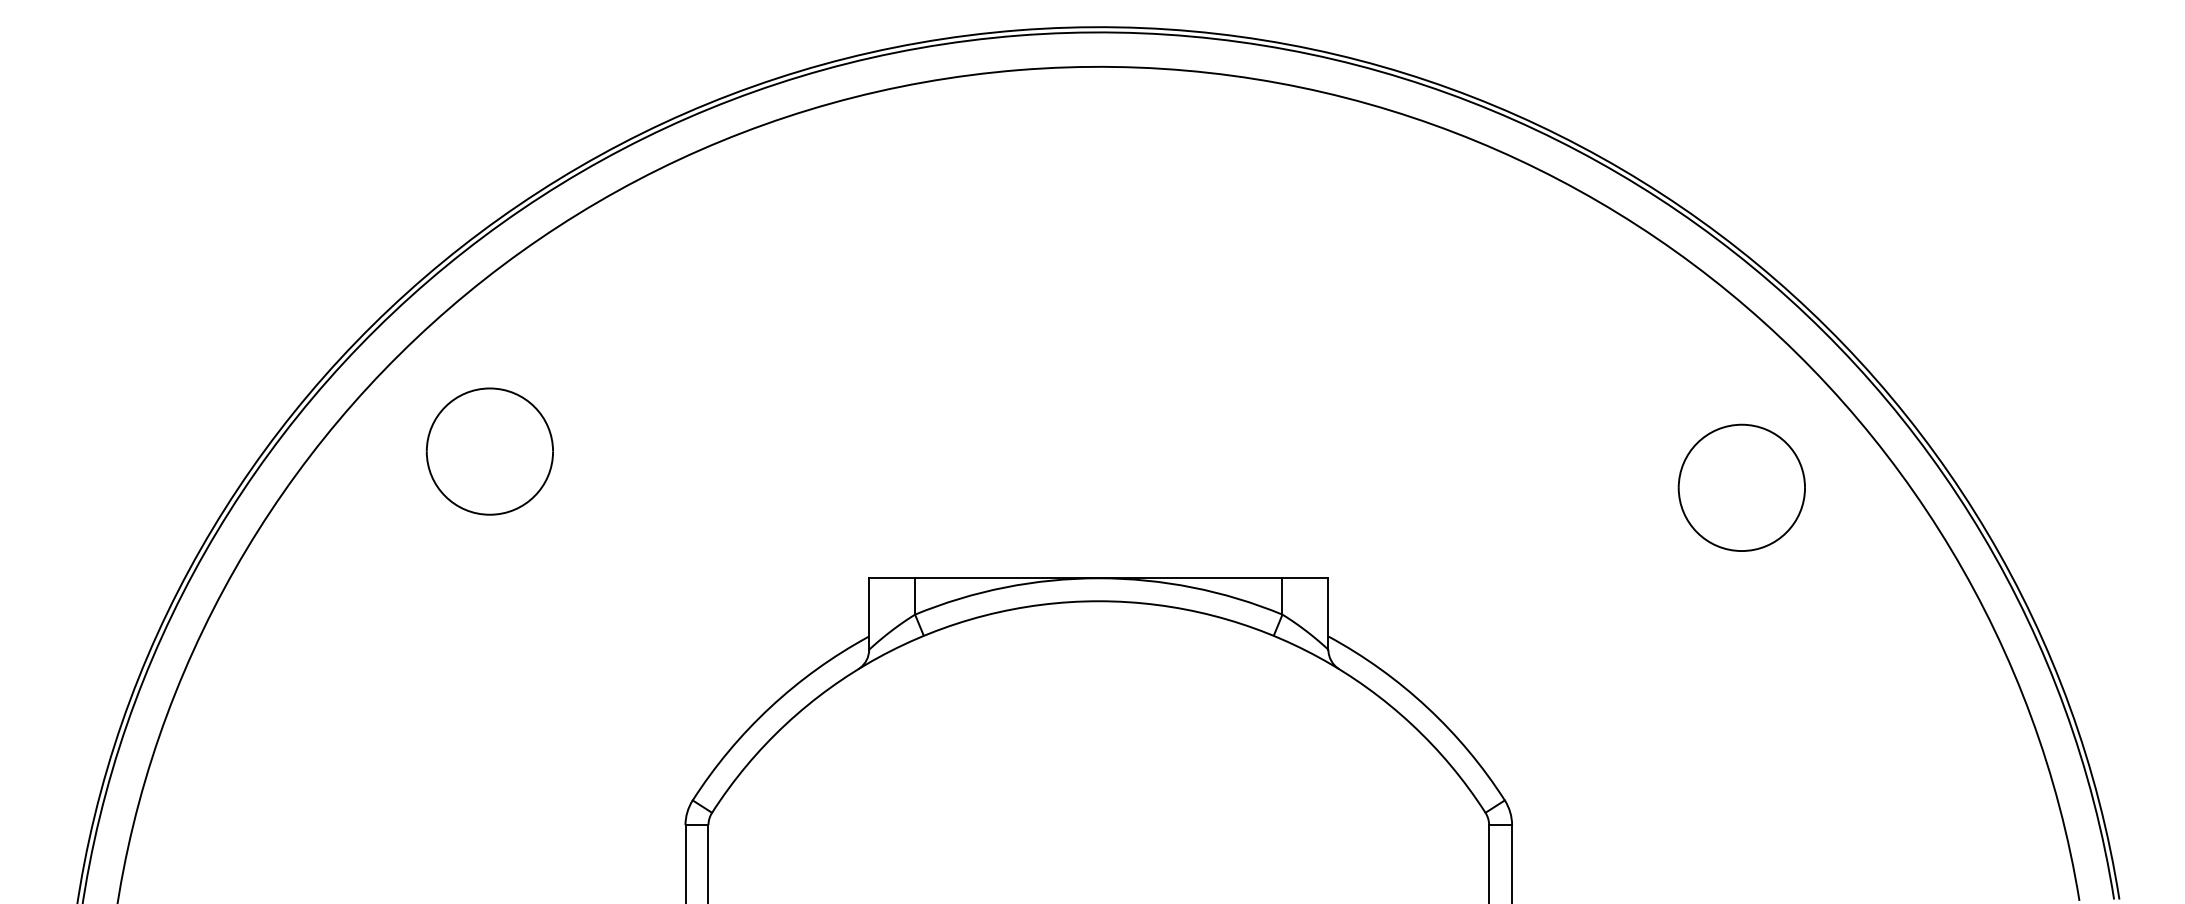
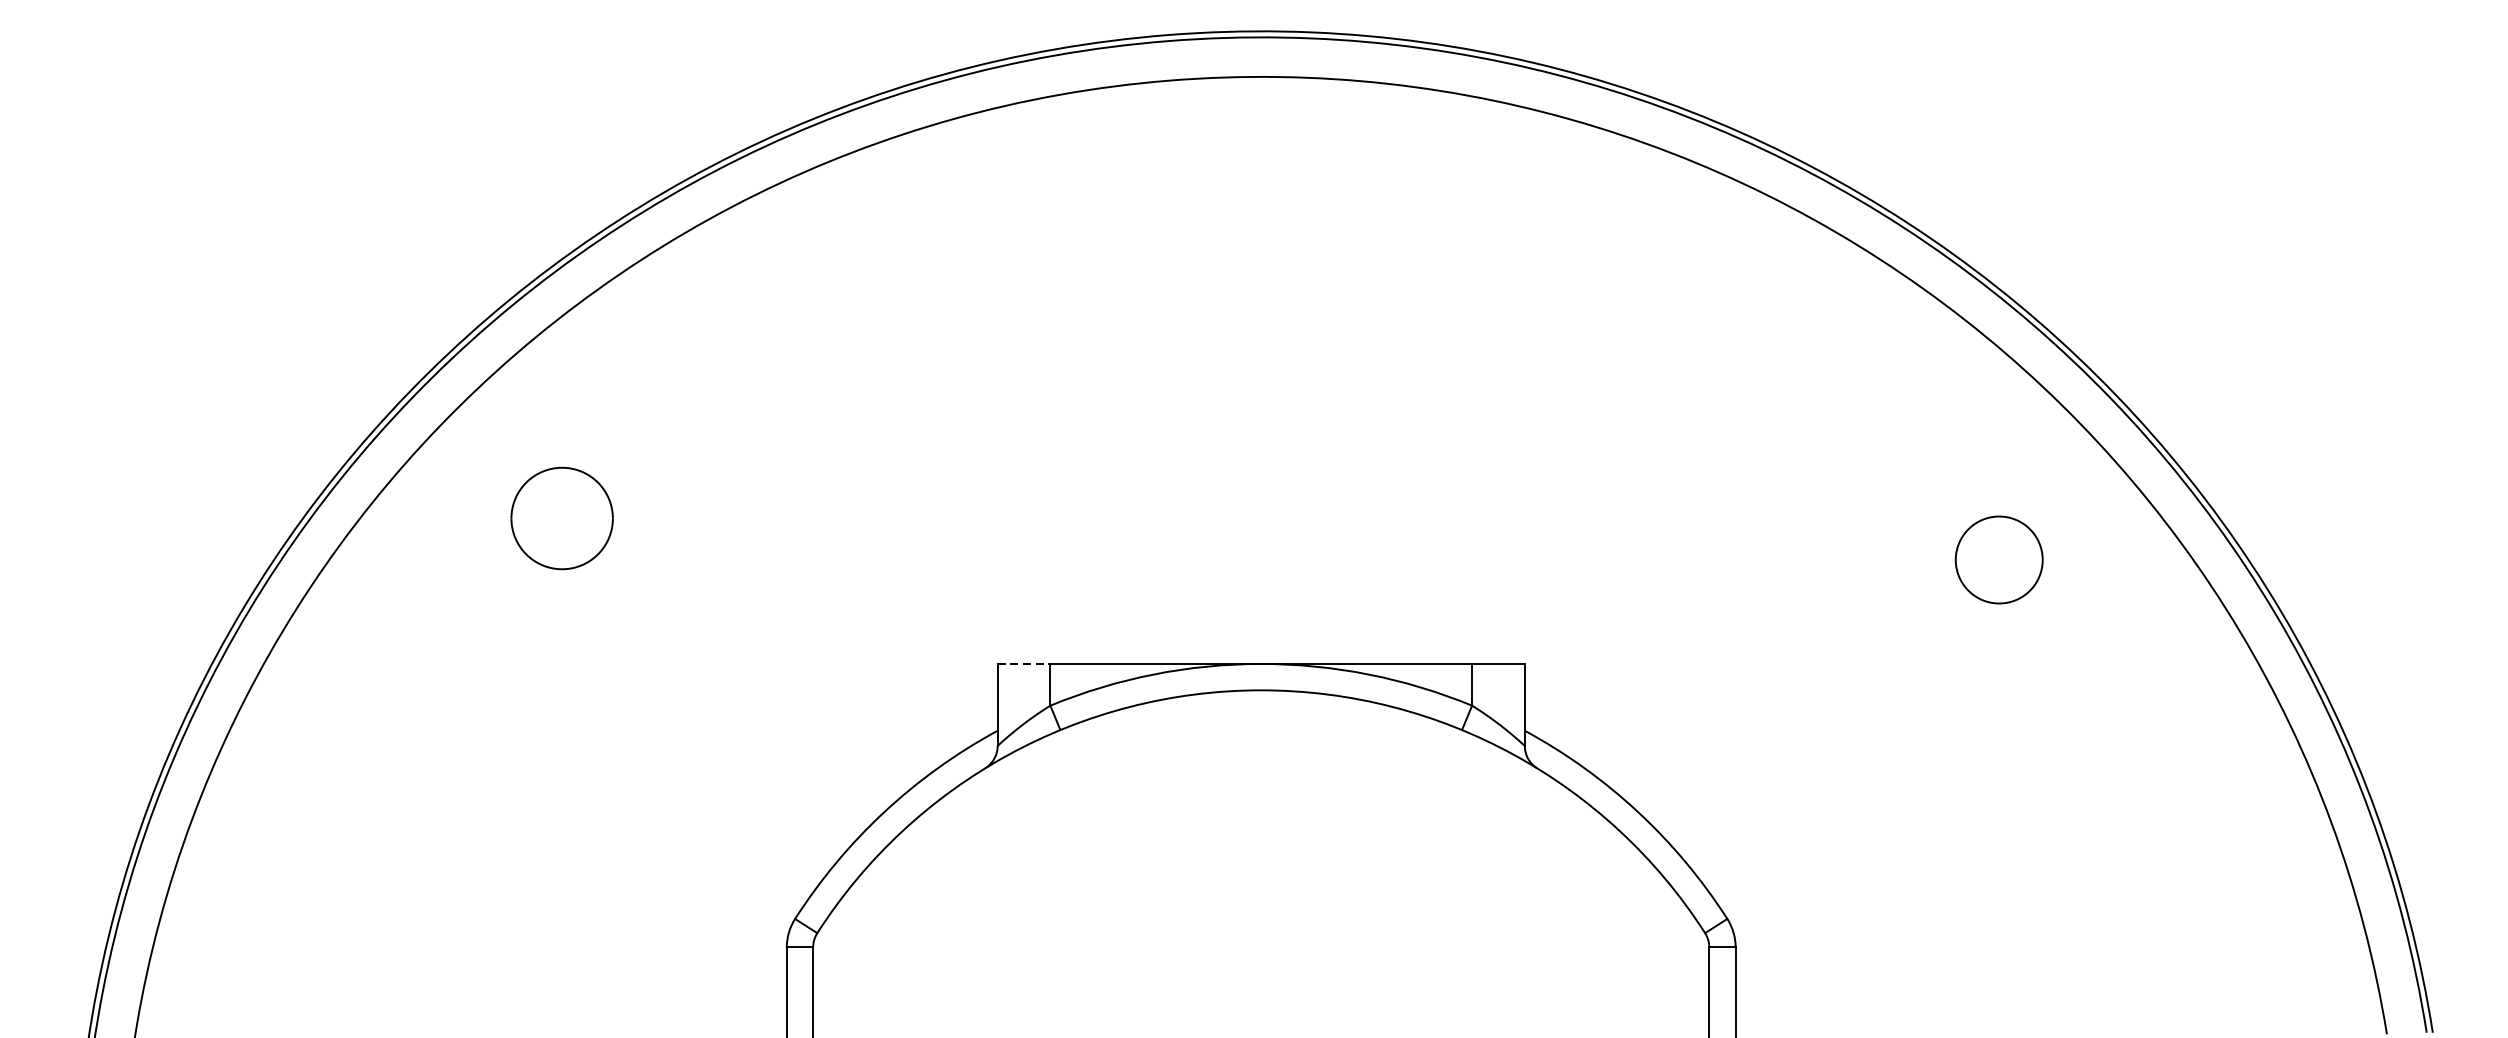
part: (489, 451) -> (561, 518), size x0.7
part: (1741, 487) -> (1998, 559), size x0.6
line: (892, 578) -> (1024, 664), solid -> dashed

